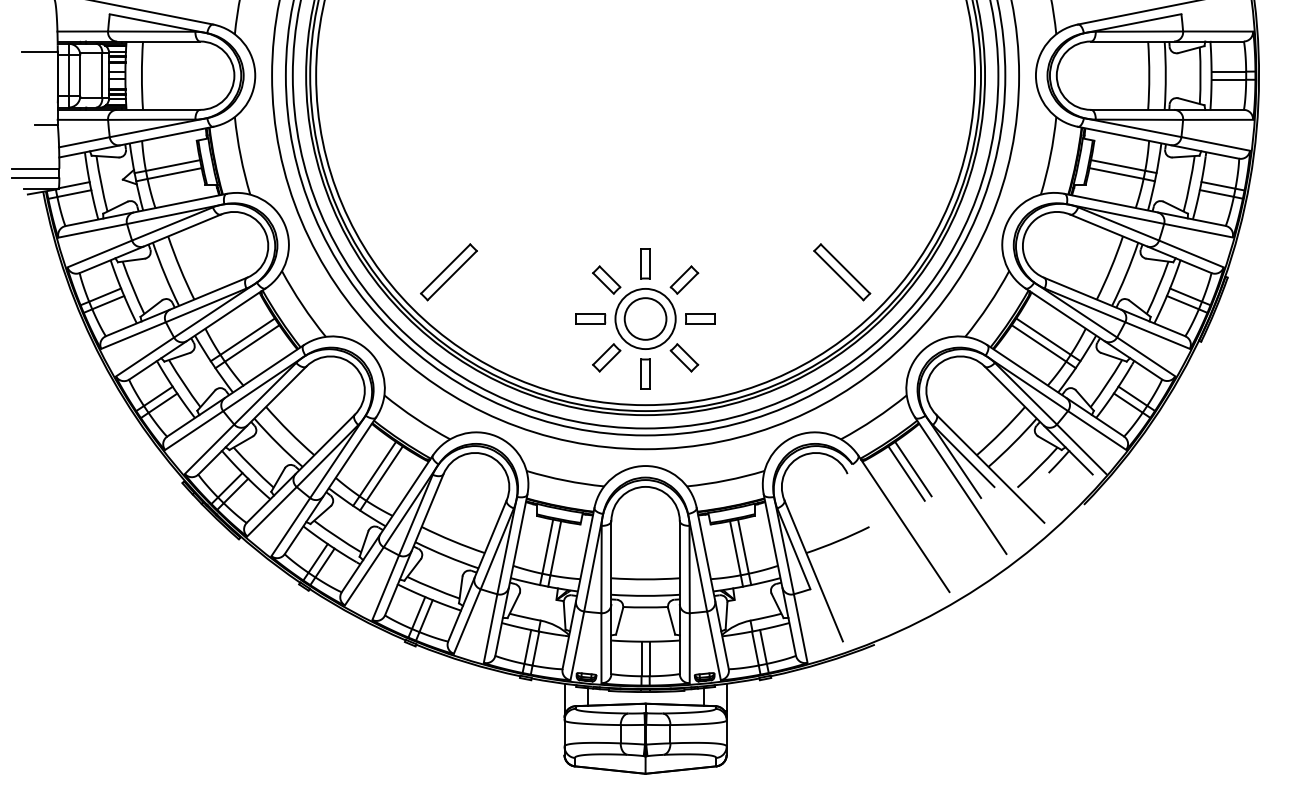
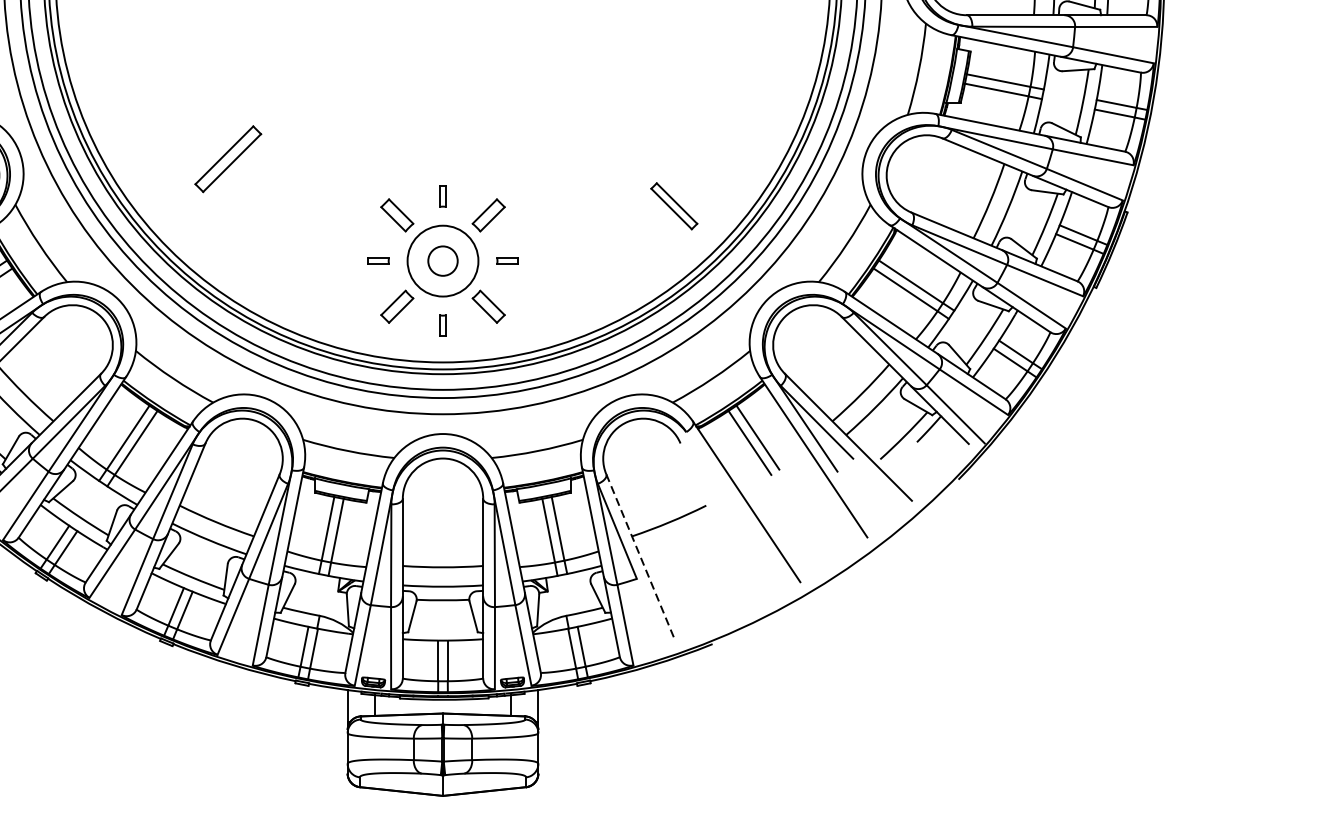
part: (645, 263) -> (442, 195), size x0.6
part: (448, 272) -> (227, 159), moved
part: (842, 272) -> (674, 206), size x0.7
part: (590, 318) -> (378, 260), size x0.6
circle: (645, 318) -> (442, 260), size x0.6
part: (700, 318) -> (507, 260), size x0.6
part: (645, 373) -> (442, 325), size x0.6
line: (813, 571) -> (640, 558), solid -> dashed

